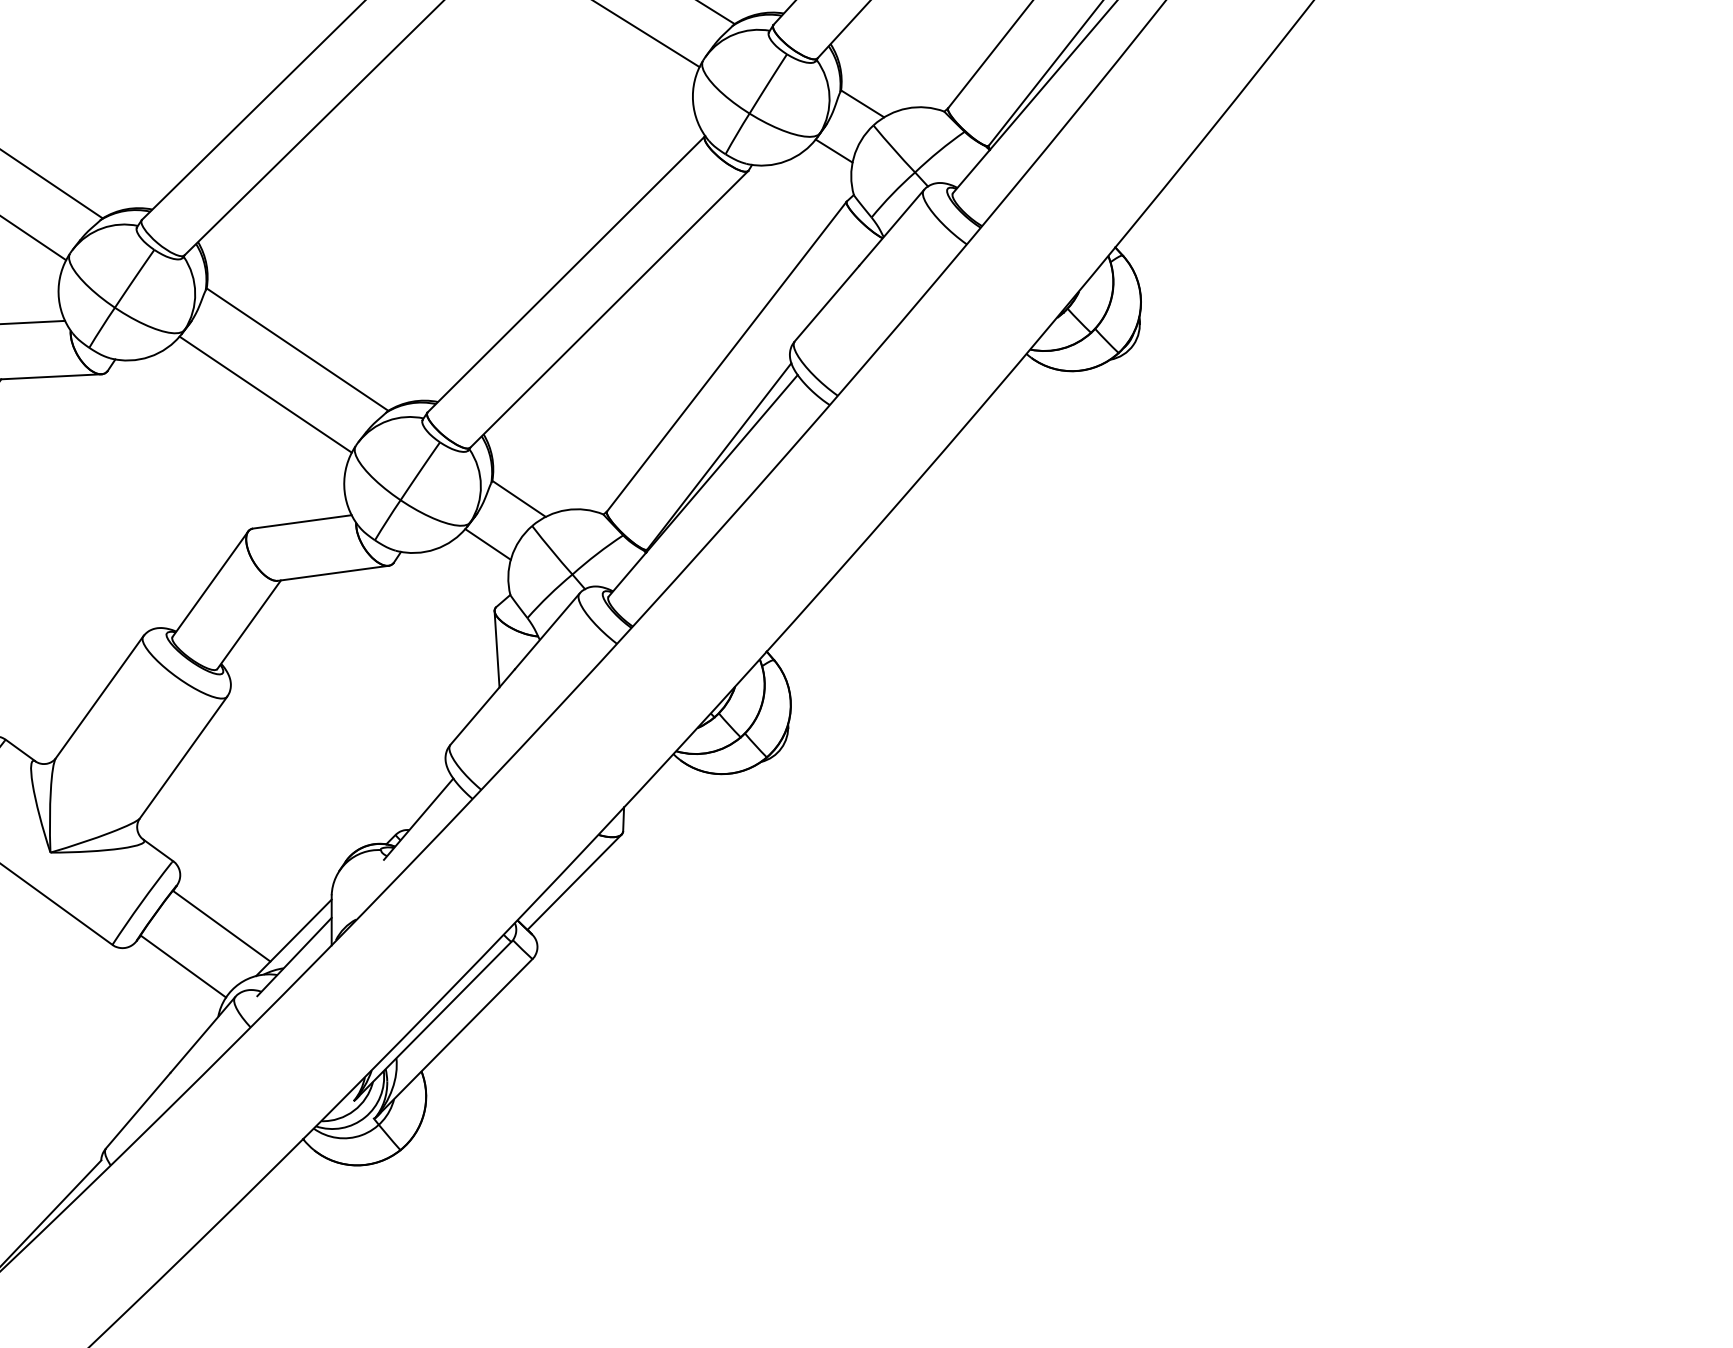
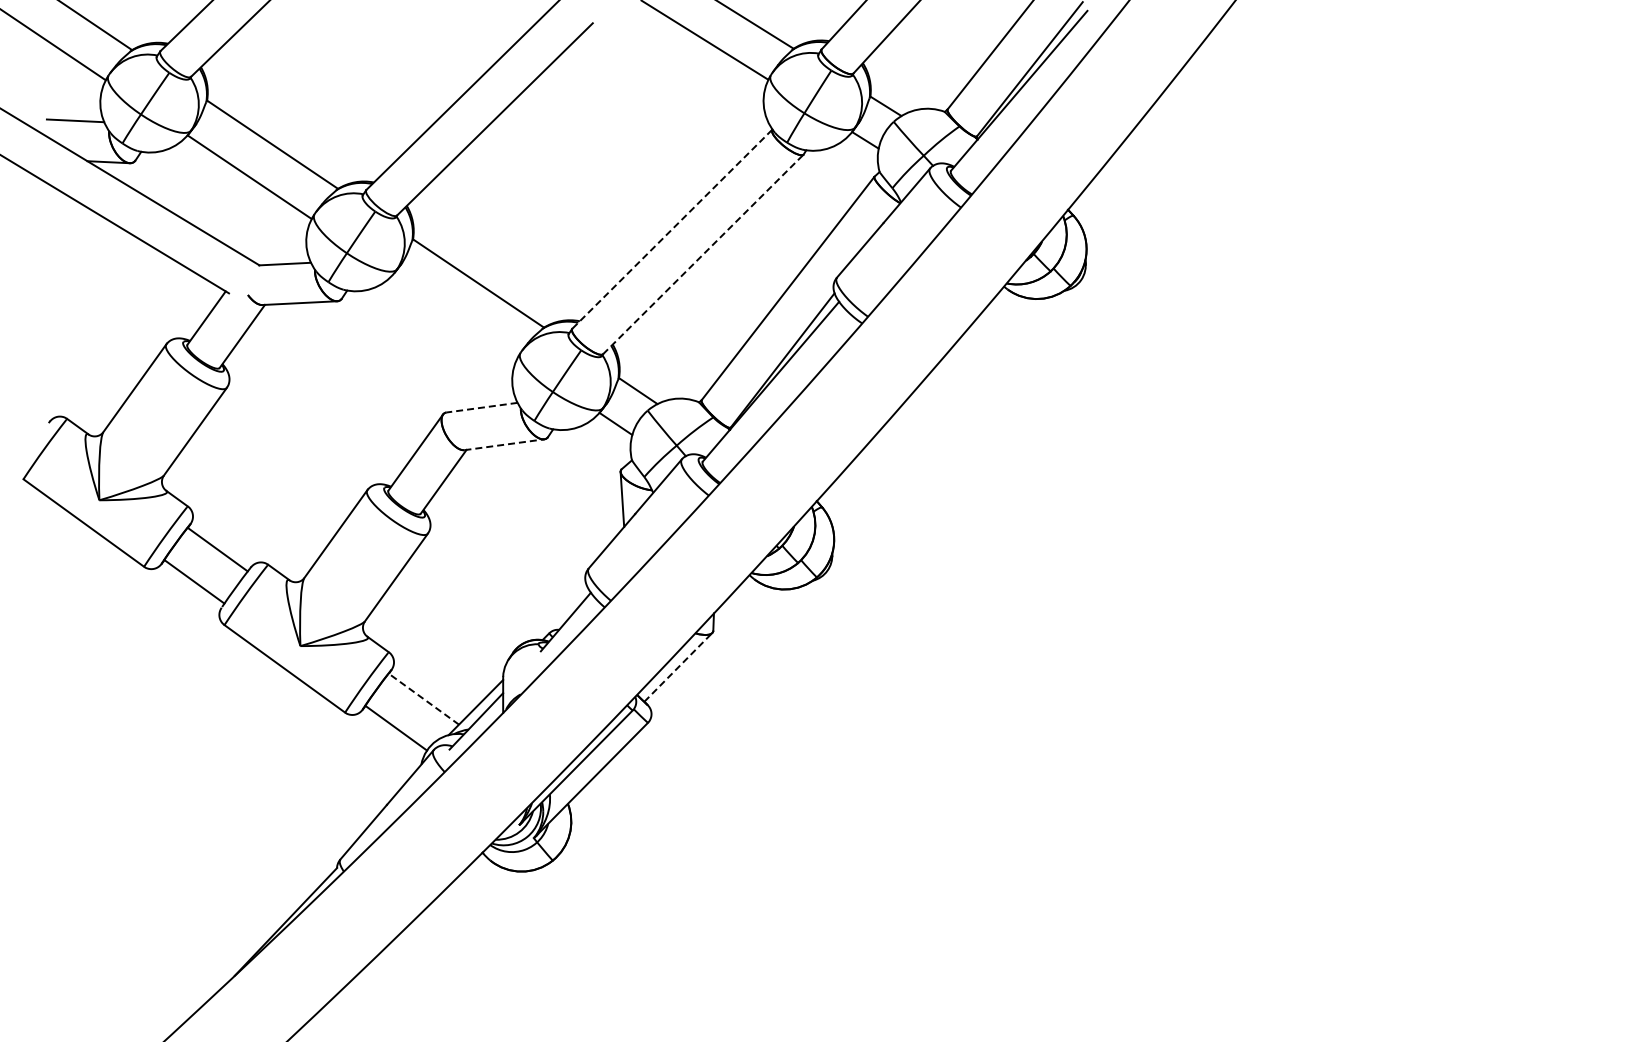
line: (566, 274) -> (672, 229), solid -> dashed
line: (609, 309) -> (703, 254), solid -> dashed
line: (265, 394) -> (455, 315), removed
line: (303, 521) -> (482, 407), solid -> dashed
line: (333, 572) -> (504, 444), solid -> dashed
line: (574, 882) -> (678, 667), solid -> dashed
line: (221, 925) -> (423, 698), solid -> dashed

